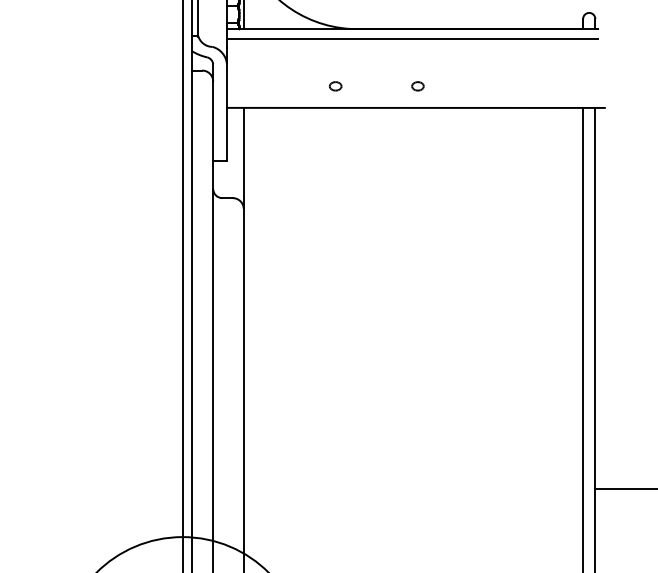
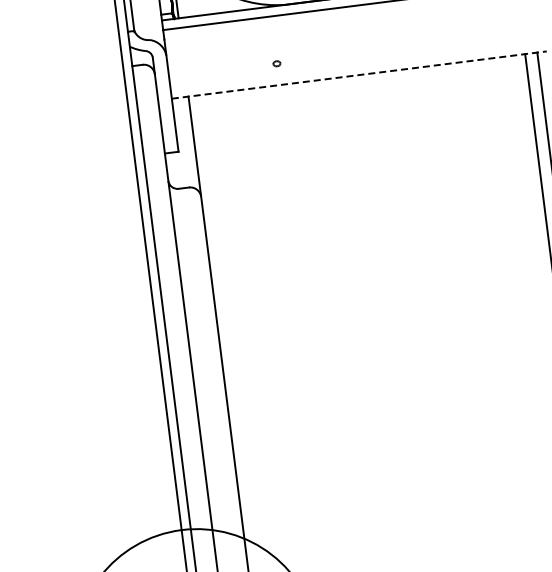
part: (335, 86) -> (276, 63), size x0.6
part: (417, 86) -> (358, 53), removed
line: (415, 107) -> (358, 74), solid -> dashed

